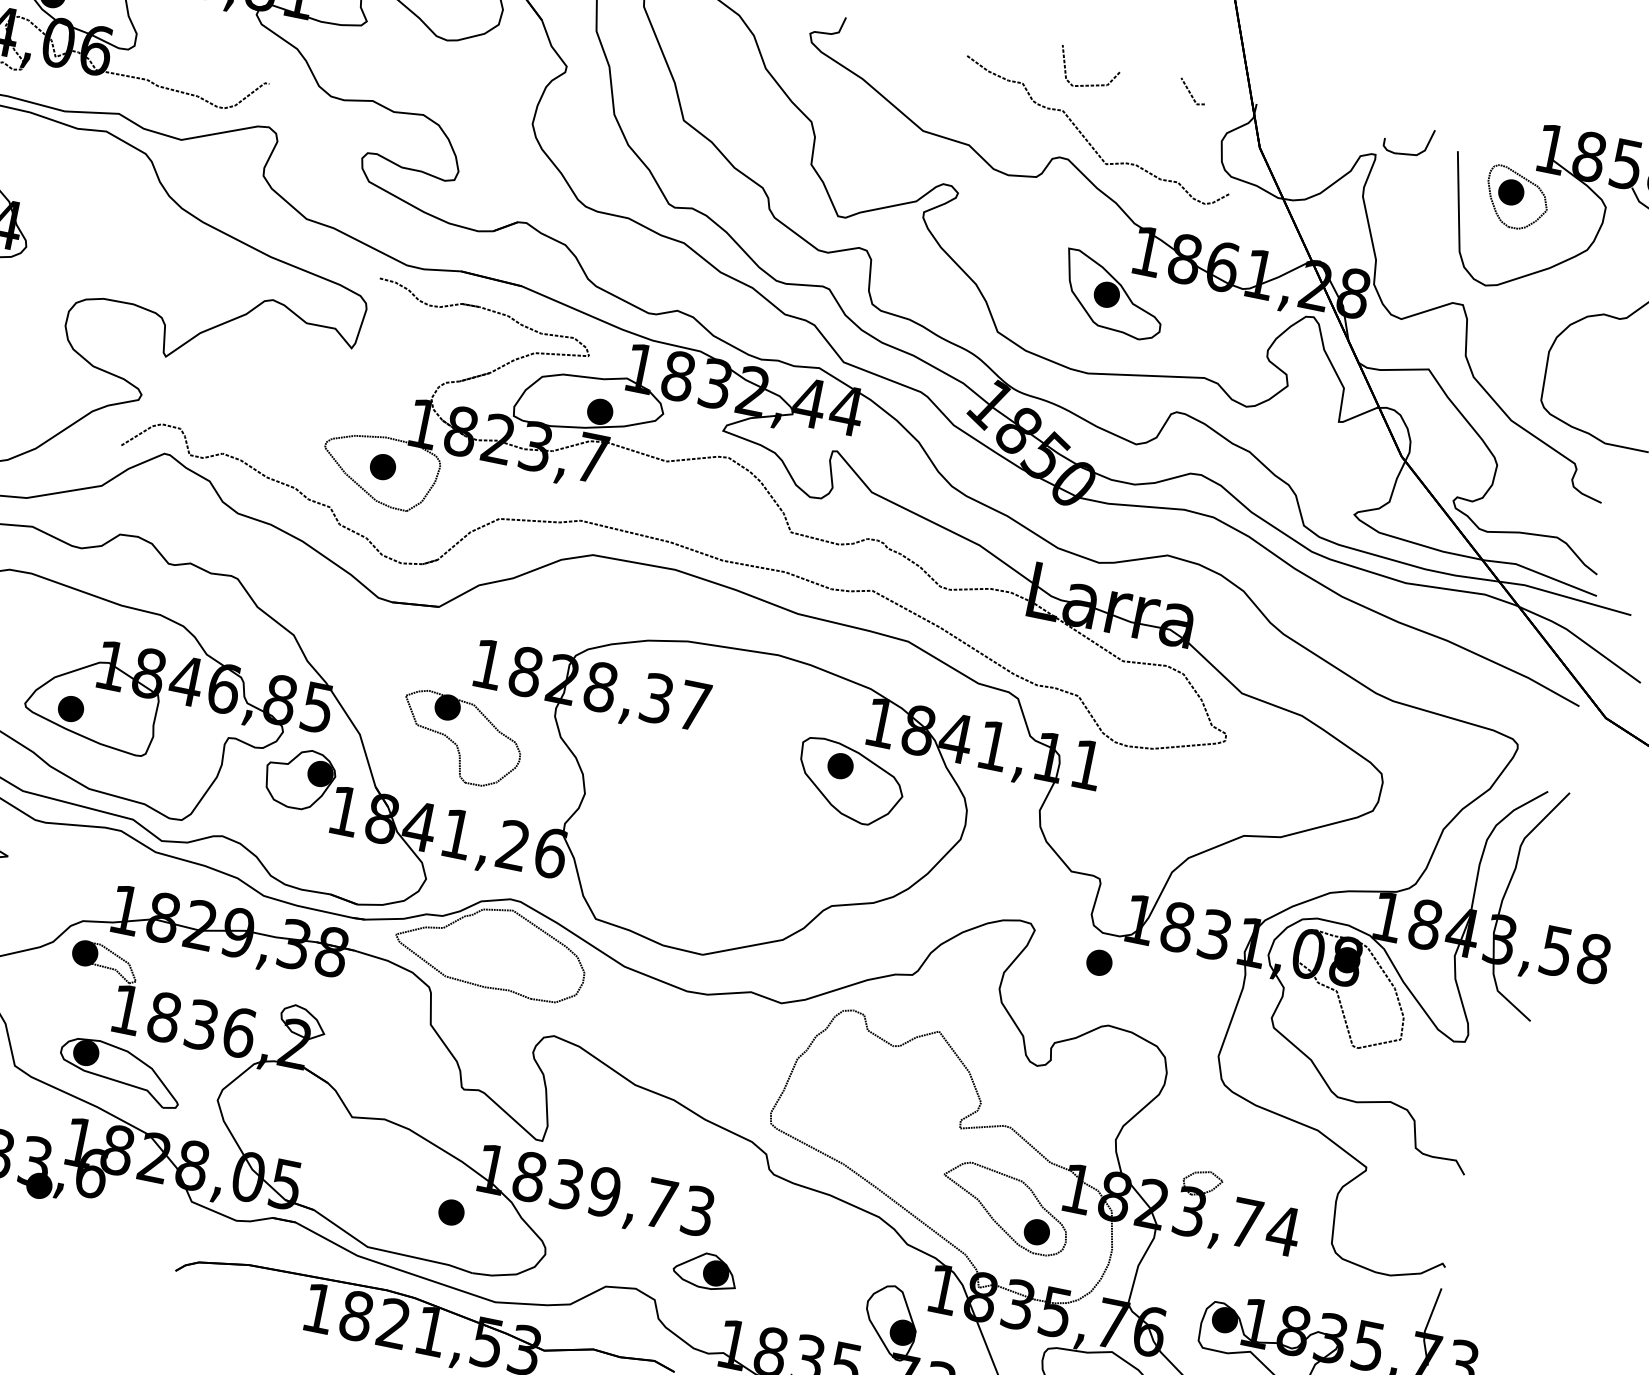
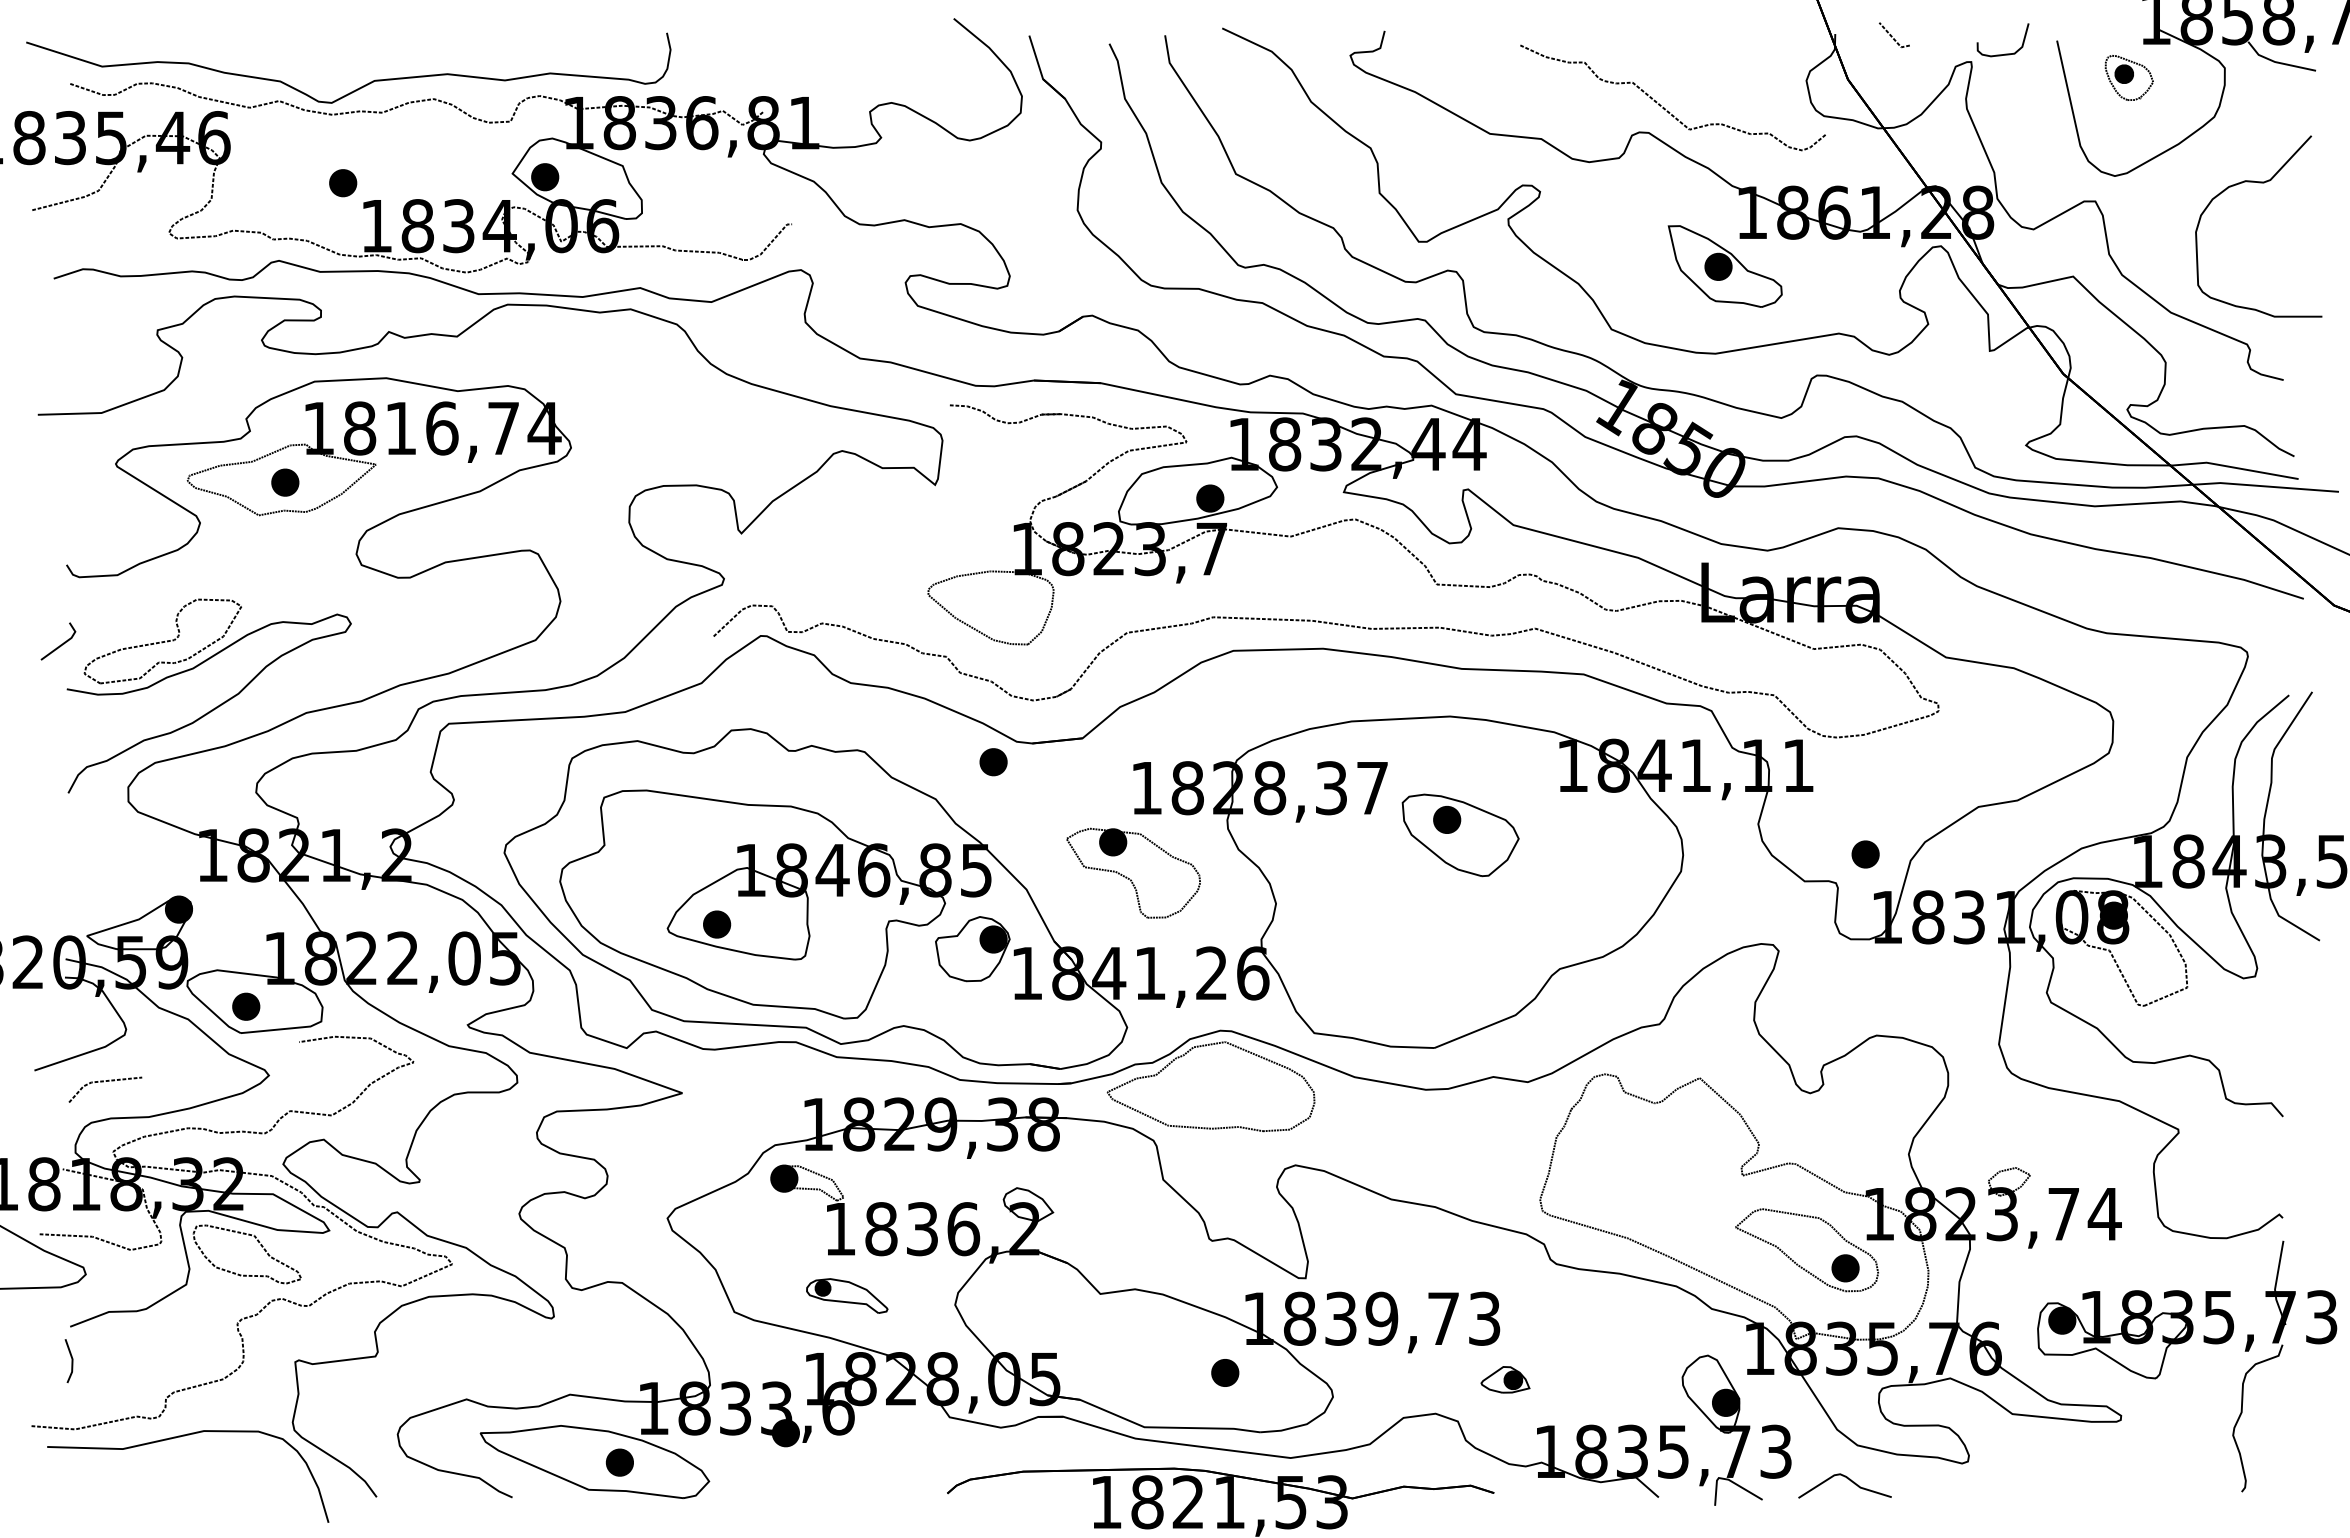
line: (1092, 84) -> (1658, 48), removed
line: (1190, 92) -> (1892, 35), moved
part: (1517, 198) -> (2129, 77), size x0.7
part: (382, 467) -> (993, 762), moved
part: (849, 782) -> (1460, 835), moved
part: (1099, 962) -> (1865, 854), moved
part: (121, 1071) -> (847, 1295), size x0.6
part: (705, 1270) -> (1505, 1379), size x0.7

